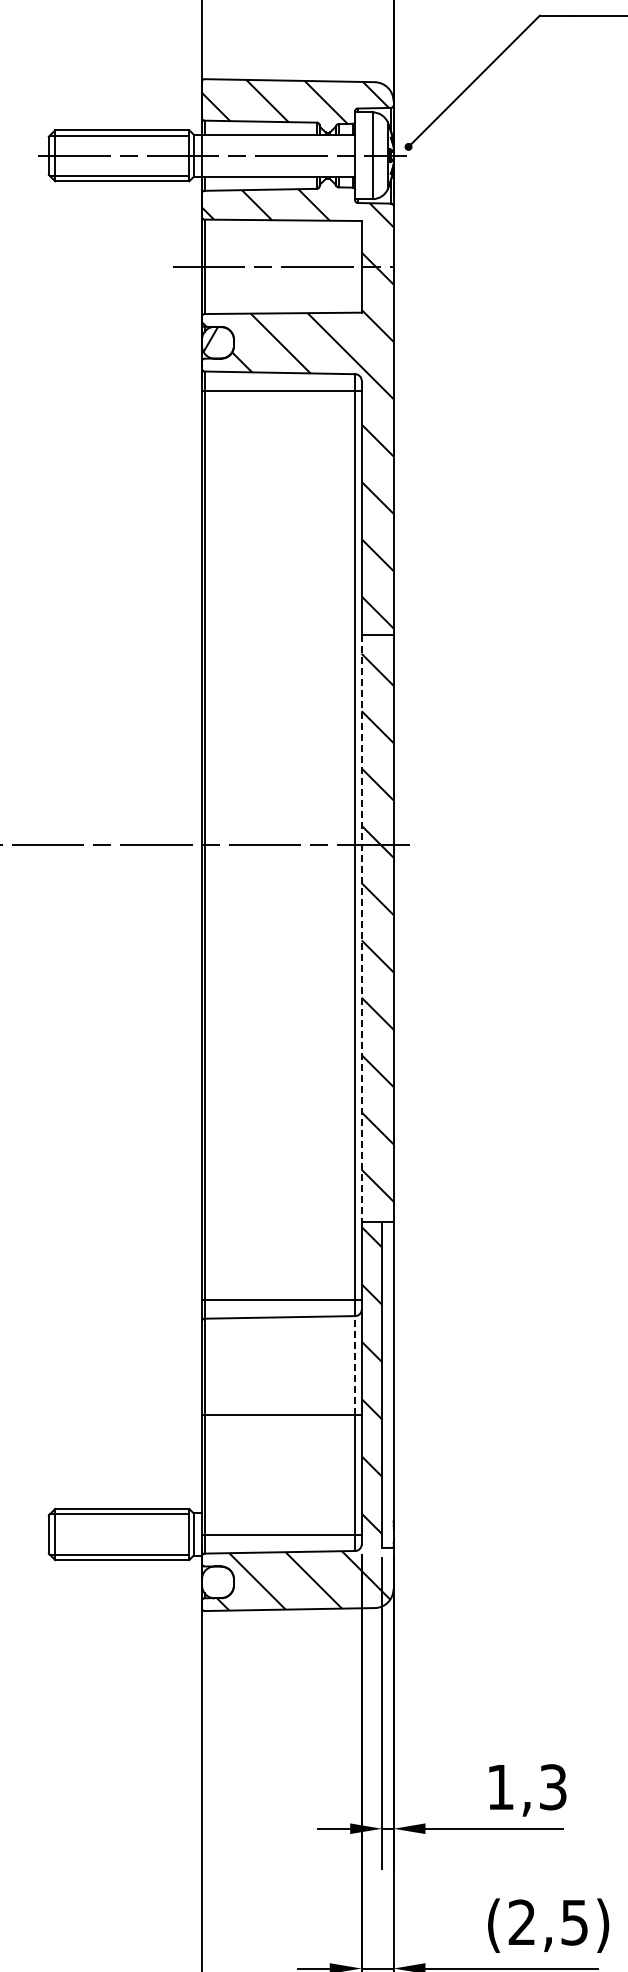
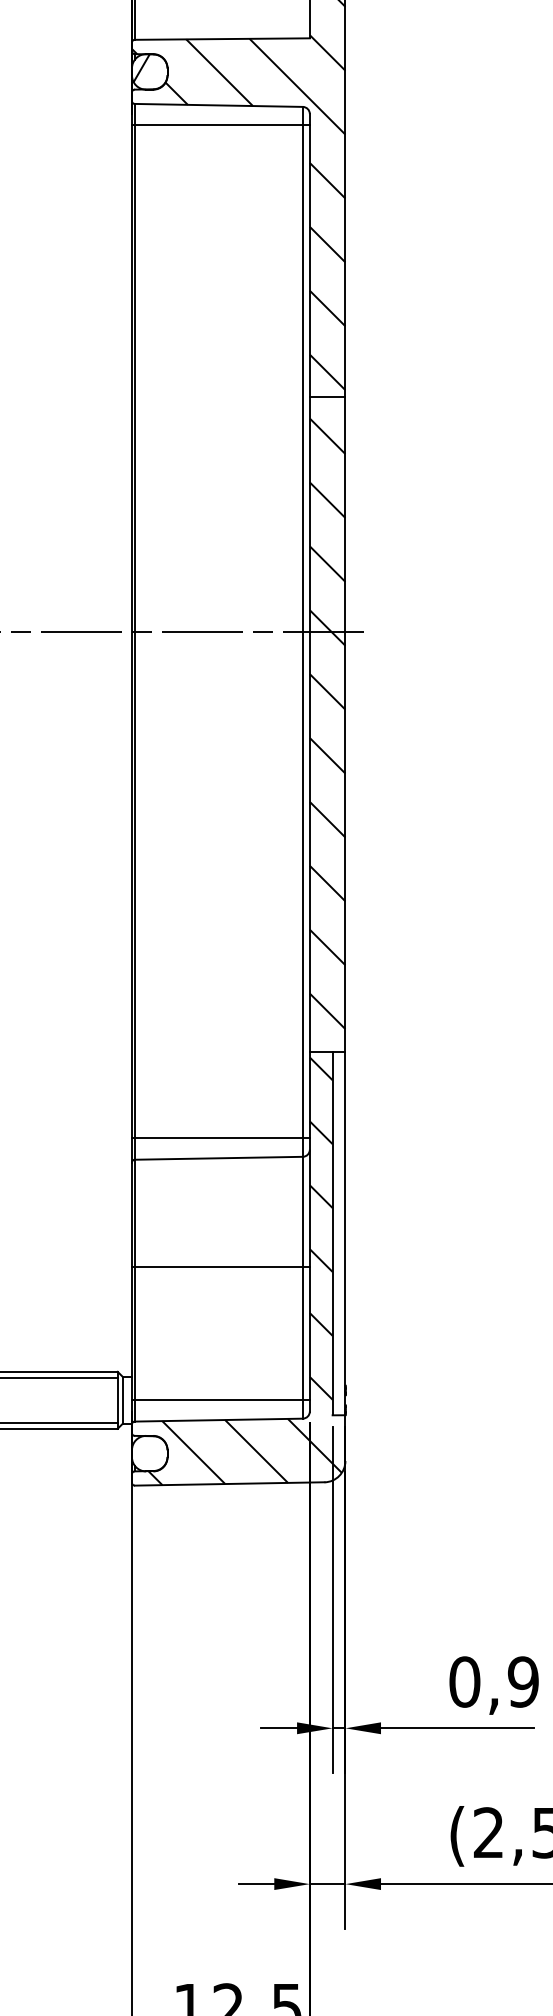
line: (361, 928) -> (309, 724), dashed -> solid
line: (355, 1364) -> (303, 1210), dashed -> solid
text: (526, 1787) -> (493, 1682), 1,3 -> 0,9

